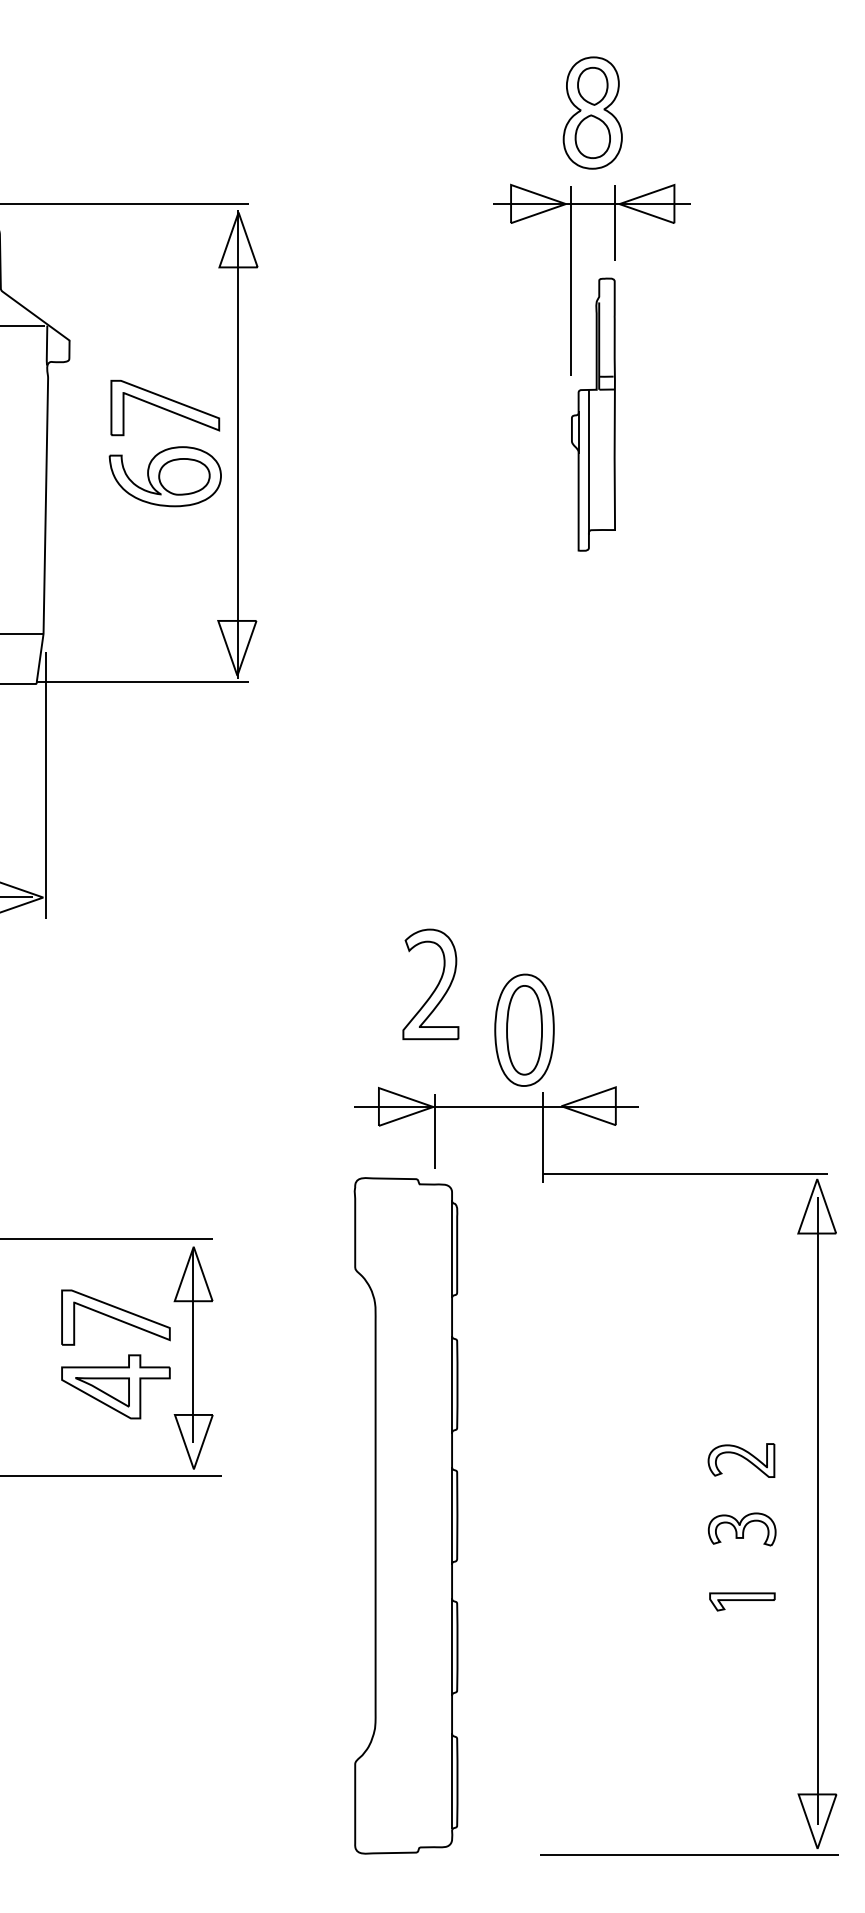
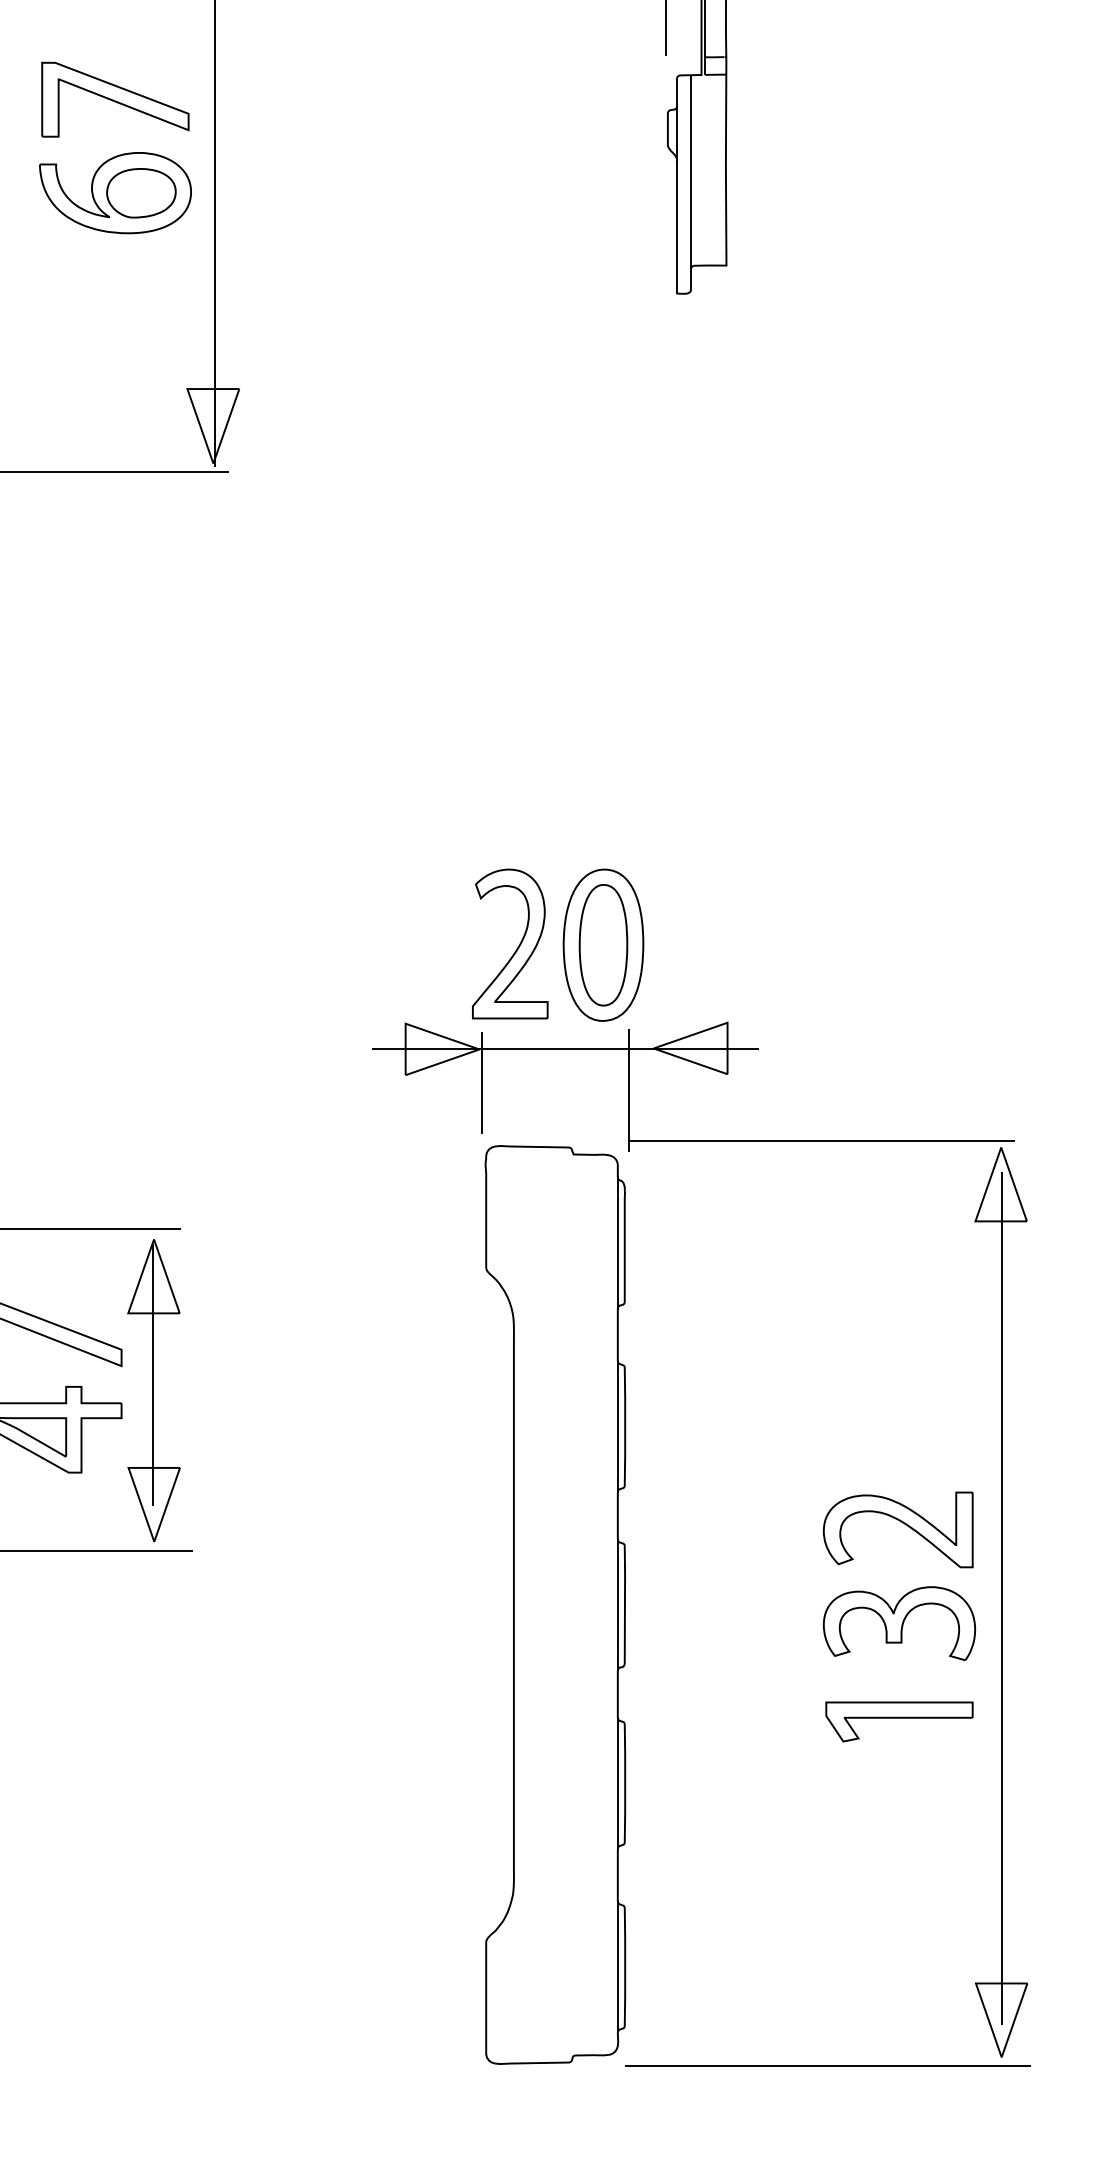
part: (430, 984) -> (509, 944), moved
part: (741, 1460) -> (898, 1529), size x1.67
part: (405, 1515) -> (554, 1604), moved
part: (741, 1529) -> (898, 1623), size x1.67
part: (742, 1601) -> (899, 1721), size x1.67

